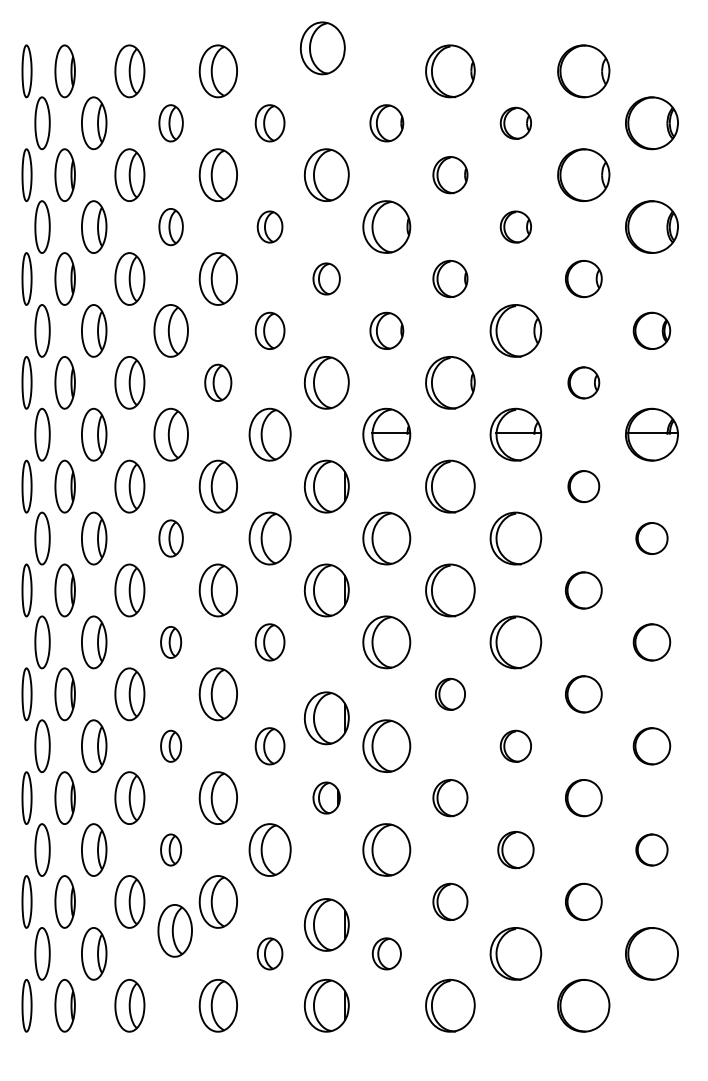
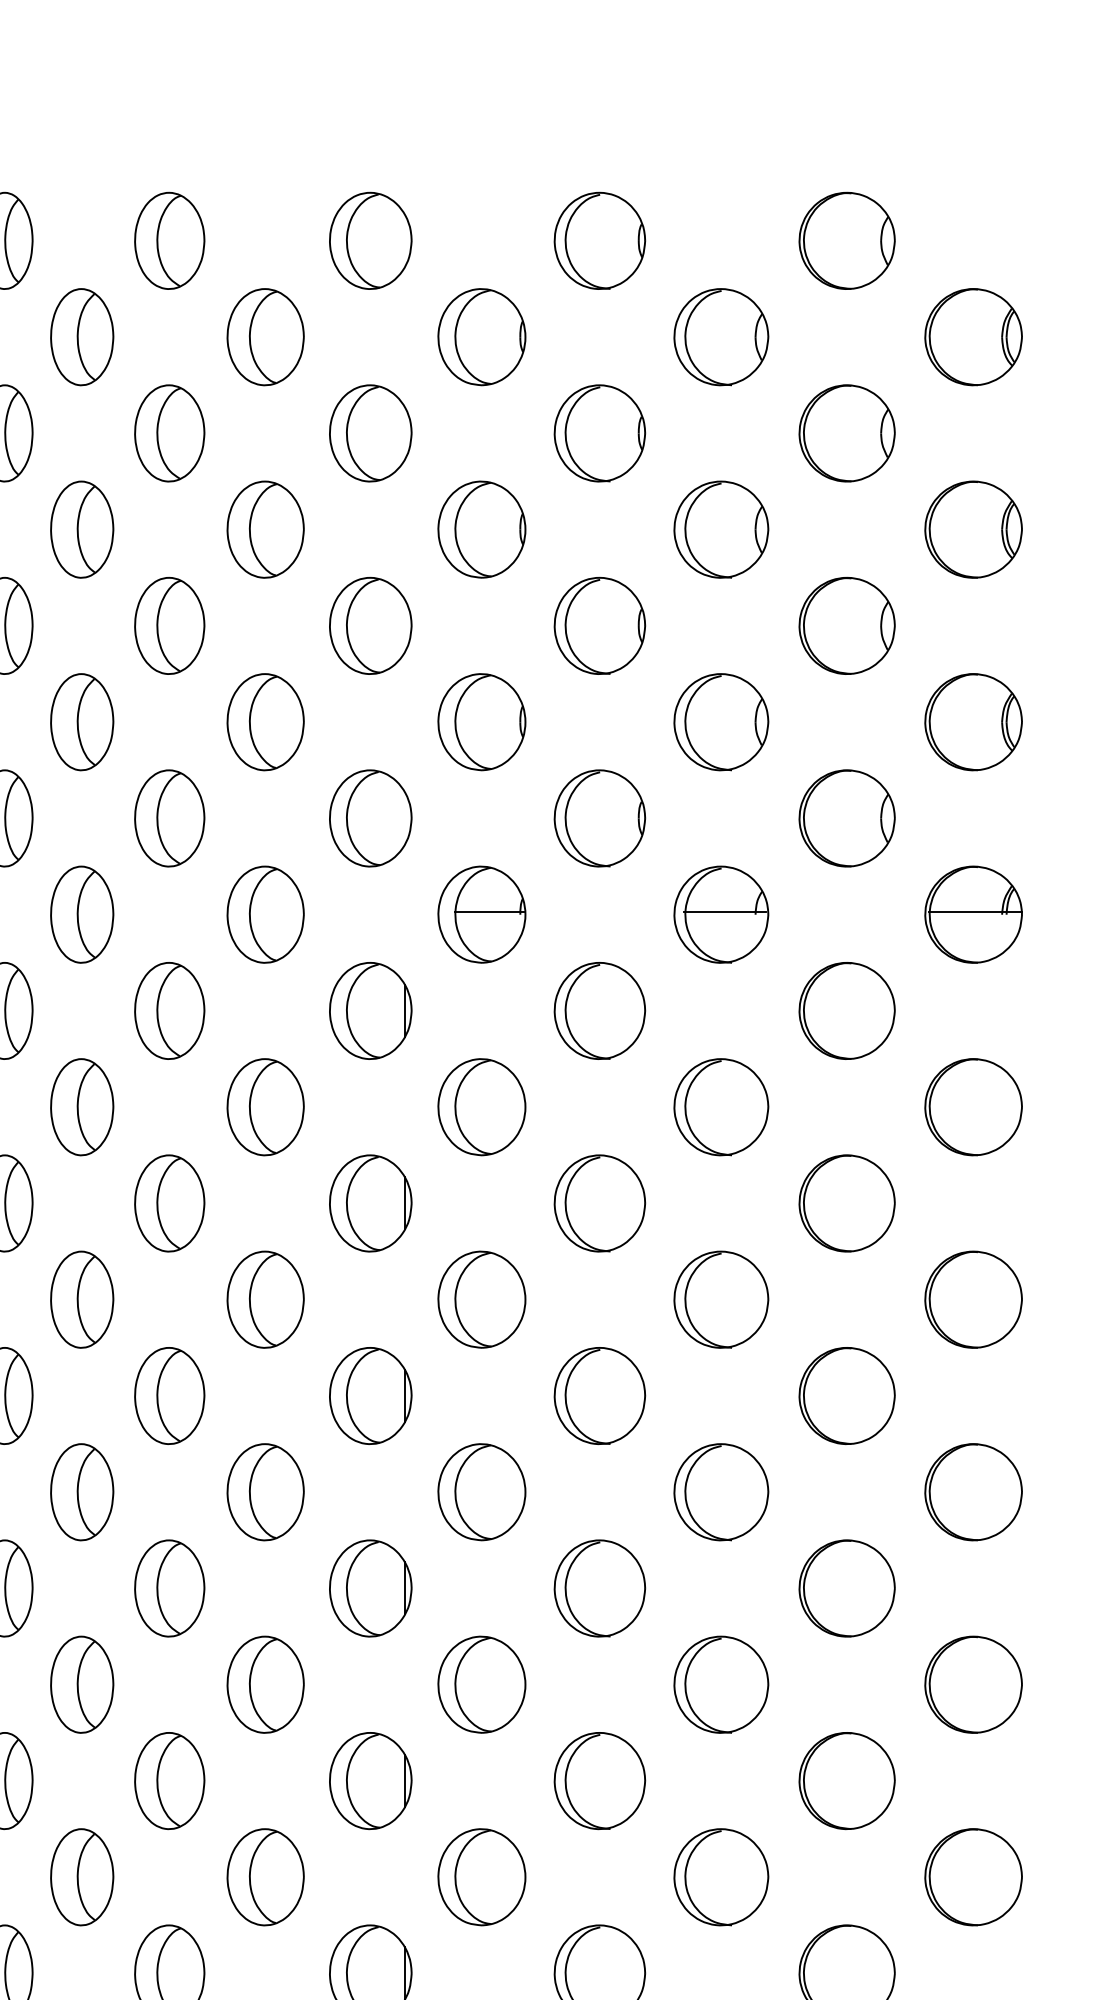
part: (322, 48) -> (370, 241), moved
part: (170, 123) -> (80, 337), size x1.43
part: (269, 123) -> (264, 337), size x1.43
part: (386, 123) -> (481, 337), size x1.43
part: (515, 123) -> (720, 337), size x1.67
part: (450, 174) -> (600, 432), size x1.43
part: (170, 226) -> (80, 528), size x1.43
part: (269, 226) -> (264, 528), size x1.67
part: (515, 226) -> (720, 528), size x1.67
part: (326, 278) -> (370, 624), size x1.67
part: (450, 278) -> (600, 624), size x1.43
part: (583, 278) -> (846, 624), size x1.43
part: (269, 330) -> (264, 721), size x1.43
part: (386, 330) -> (481, 721), size x1.43
part: (651, 330) -> (972, 721), size x1.43
part: (217, 382) -> (168, 817), size x1.43
part: (583, 382) -> (846, 817), size x1.67
part: (583, 486) -> (846, 1010), size x1.67
part: (170, 538) -> (80, 1107), size x1.43
part: (651, 538) -> (972, 1107), size x1.67
part: (583, 590) -> (846, 1203), size x1.43
part: (170, 642) -> (80, 1299), size x1.67
part: (269, 642) -> (264, 1299), size x1.43
part: (651, 642) -> (972, 1299), size x1.43
part: (450, 694) -> (600, 1396), size x1.67
part: (583, 694) -> (846, 1396), size x1.43
part: (326, 718) -> (370, 1396), moved
part: (170, 746) -> (80, 1492), size x1.67
part: (269, 746) -> (264, 1492), size x1.43
part: (515, 746) -> (720, 1492), size x1.67
part: (651, 746) -> (972, 1492), size x1.43
part: (326, 797) -> (370, 1587), size x1.67
part: (450, 797) -> (600, 1587), size x1.43
part: (583, 797) -> (846, 1587), size x1.43
part: (170, 849) -> (80, 1683), size x1.67
part: (515, 849) -> (720, 1683), size x1.43
part: (651, 849) -> (972, 1683), size x1.67
part: (450, 901) -> (600, 1780), size x1.43
part: (583, 901) -> (846, 1780), size x1.43
part: (326, 924) -> (370, 1780), moved
part: (174, 930) -> (80, 1876), moved
part: (269, 953) -> (264, 1876), size x1.67
part: (386, 953) -> (481, 1876), size x1.67

